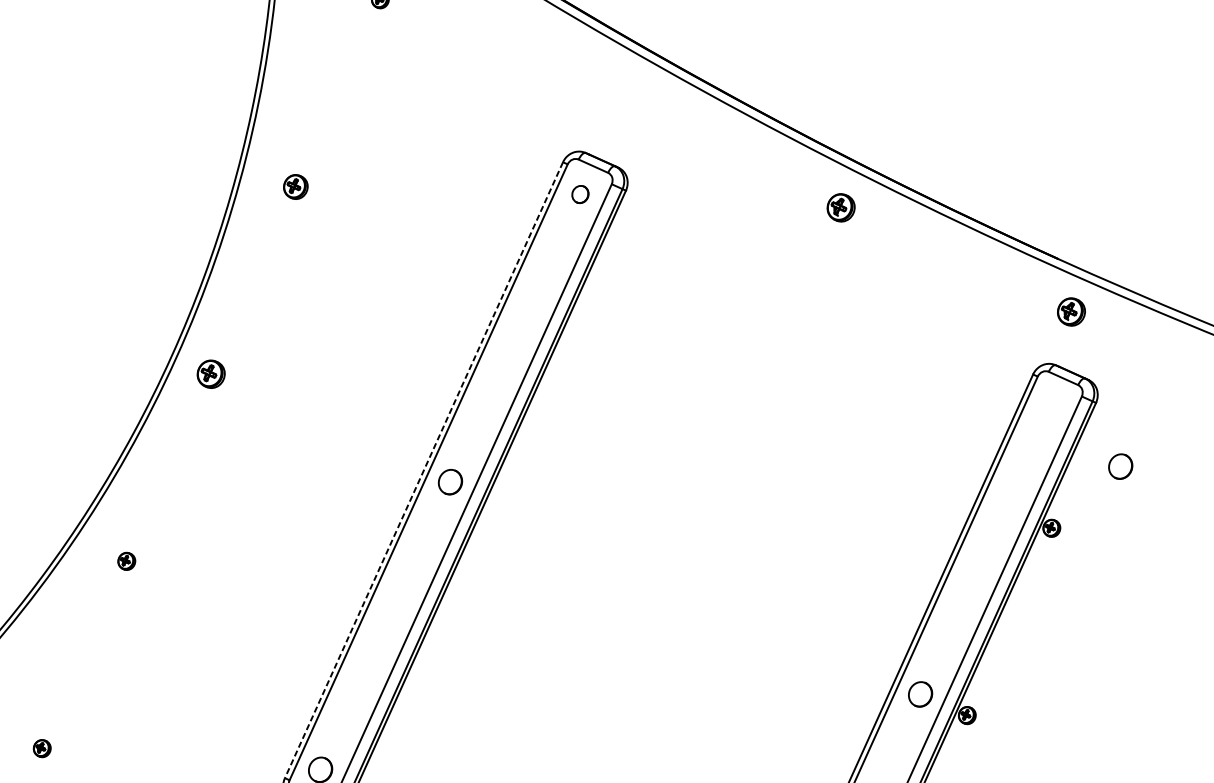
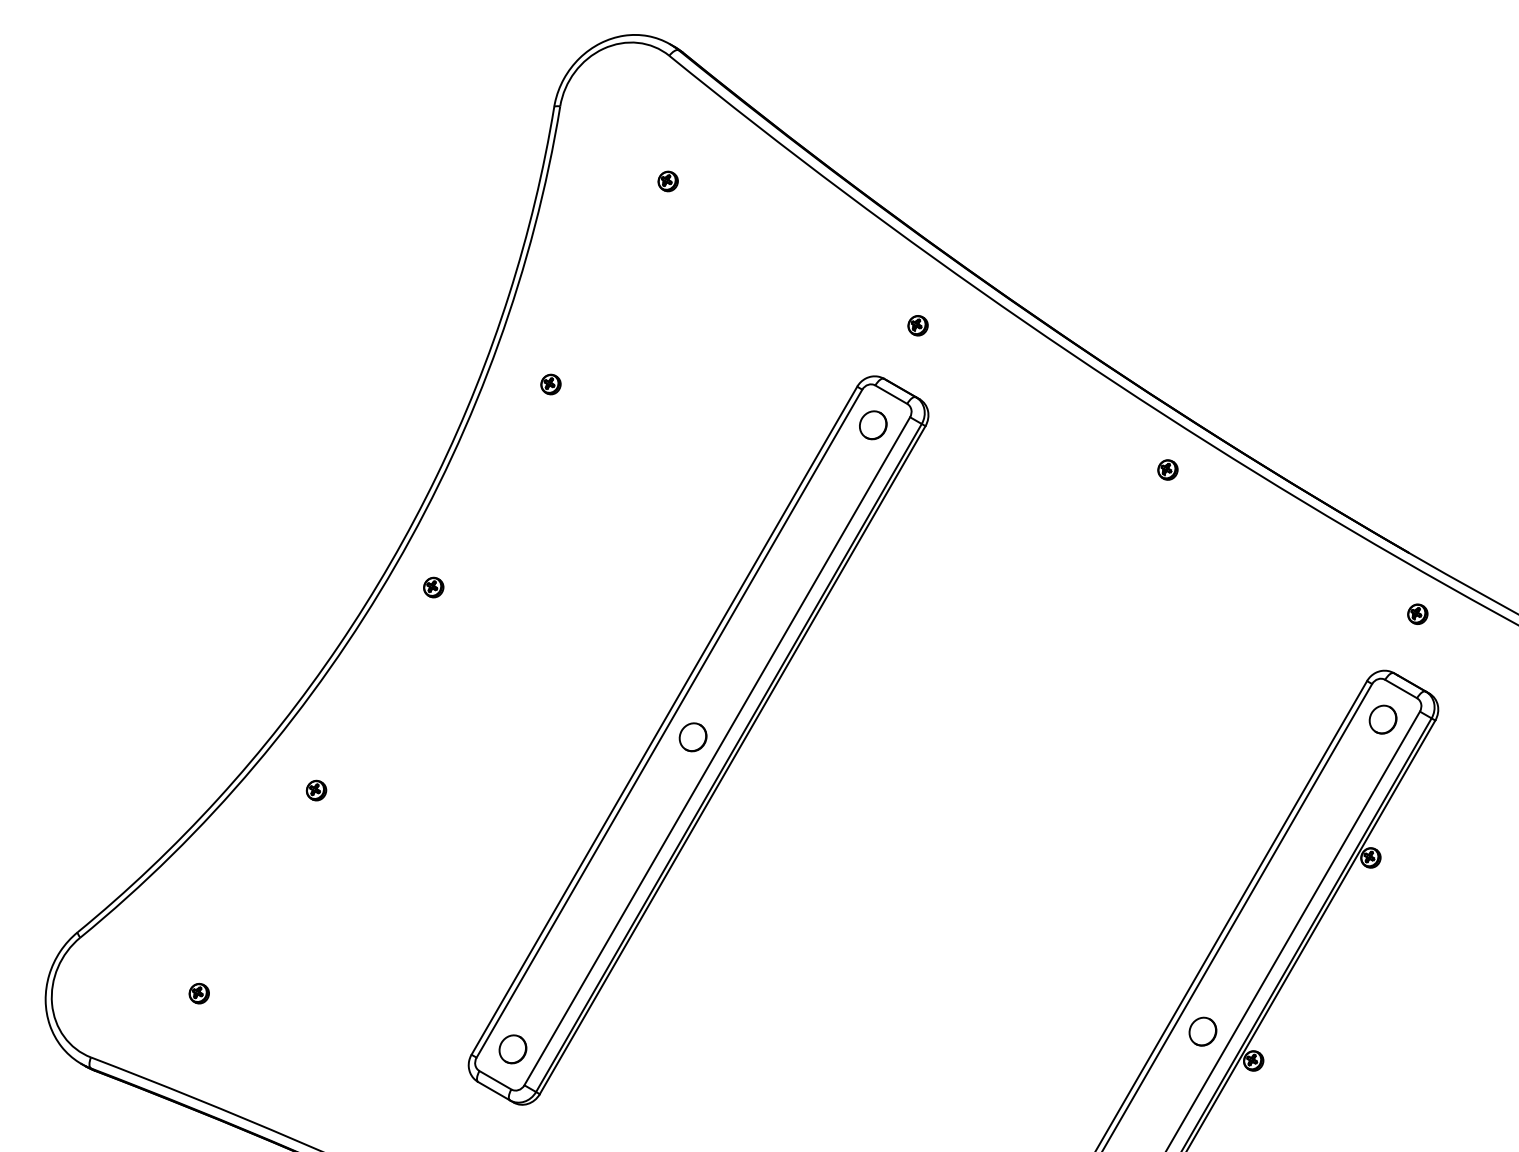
part: (610, 103) -> (917, 325), added
part: (295, 186) -> (550, 384), size x0.71
part: (580, 194) -> (873, 425), size x1.43
part: (840, 207) -> (1167, 469), size x0.62
part: (1071, 311) -> (1417, 613), size x0.62
part: (211, 374) -> (433, 587), size x0.62
part: (1120, 466) -> (1382, 719), moved
line: (424, 469) -> (664, 720), dashed -> solid

